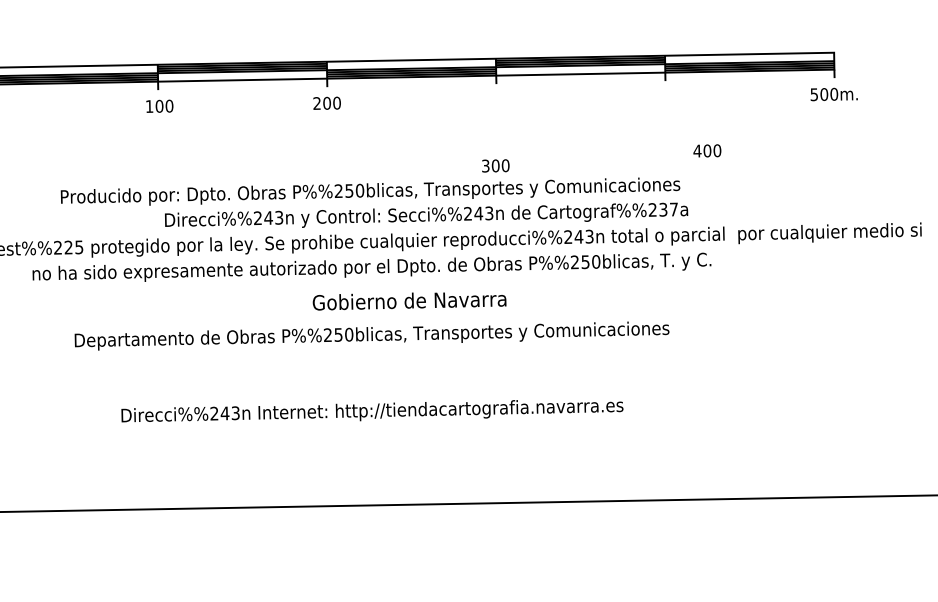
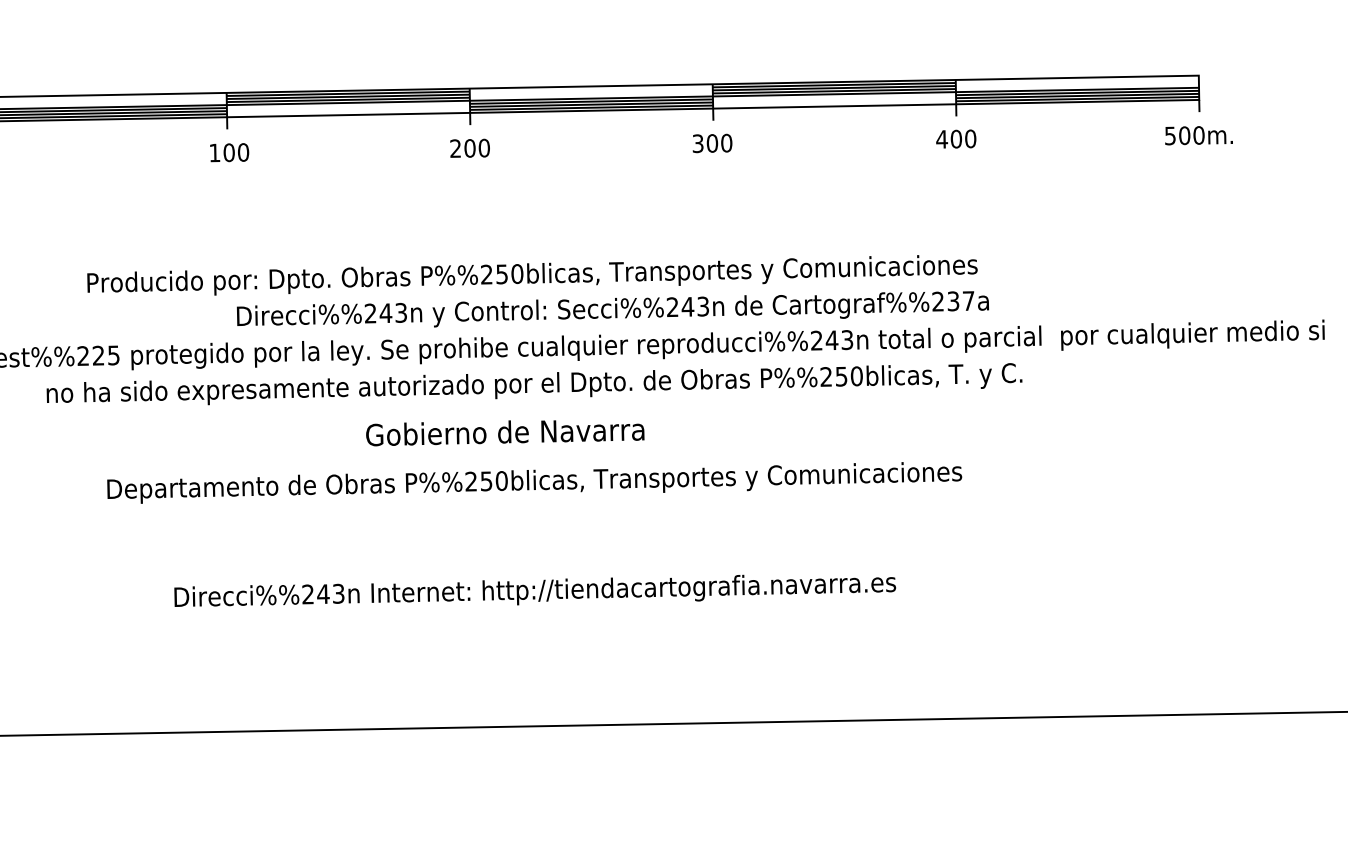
text: (707, 150) -> (956, 138), moved
text: (495, 165) -> (712, 142), moved
text: (409, 301) -> (505, 433), moved

